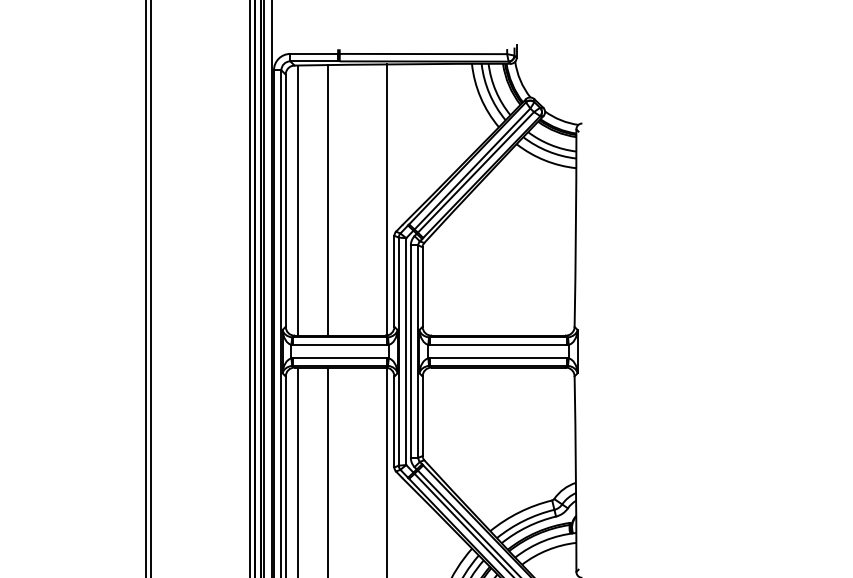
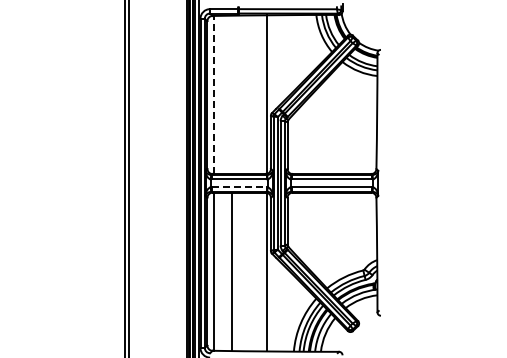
line: (297, 199) -> (214, 94), solid -> dashed
line: (326, 199) -> (231, 94), removed
line: (340, 358) -> (239, 187), solid -> dashed

